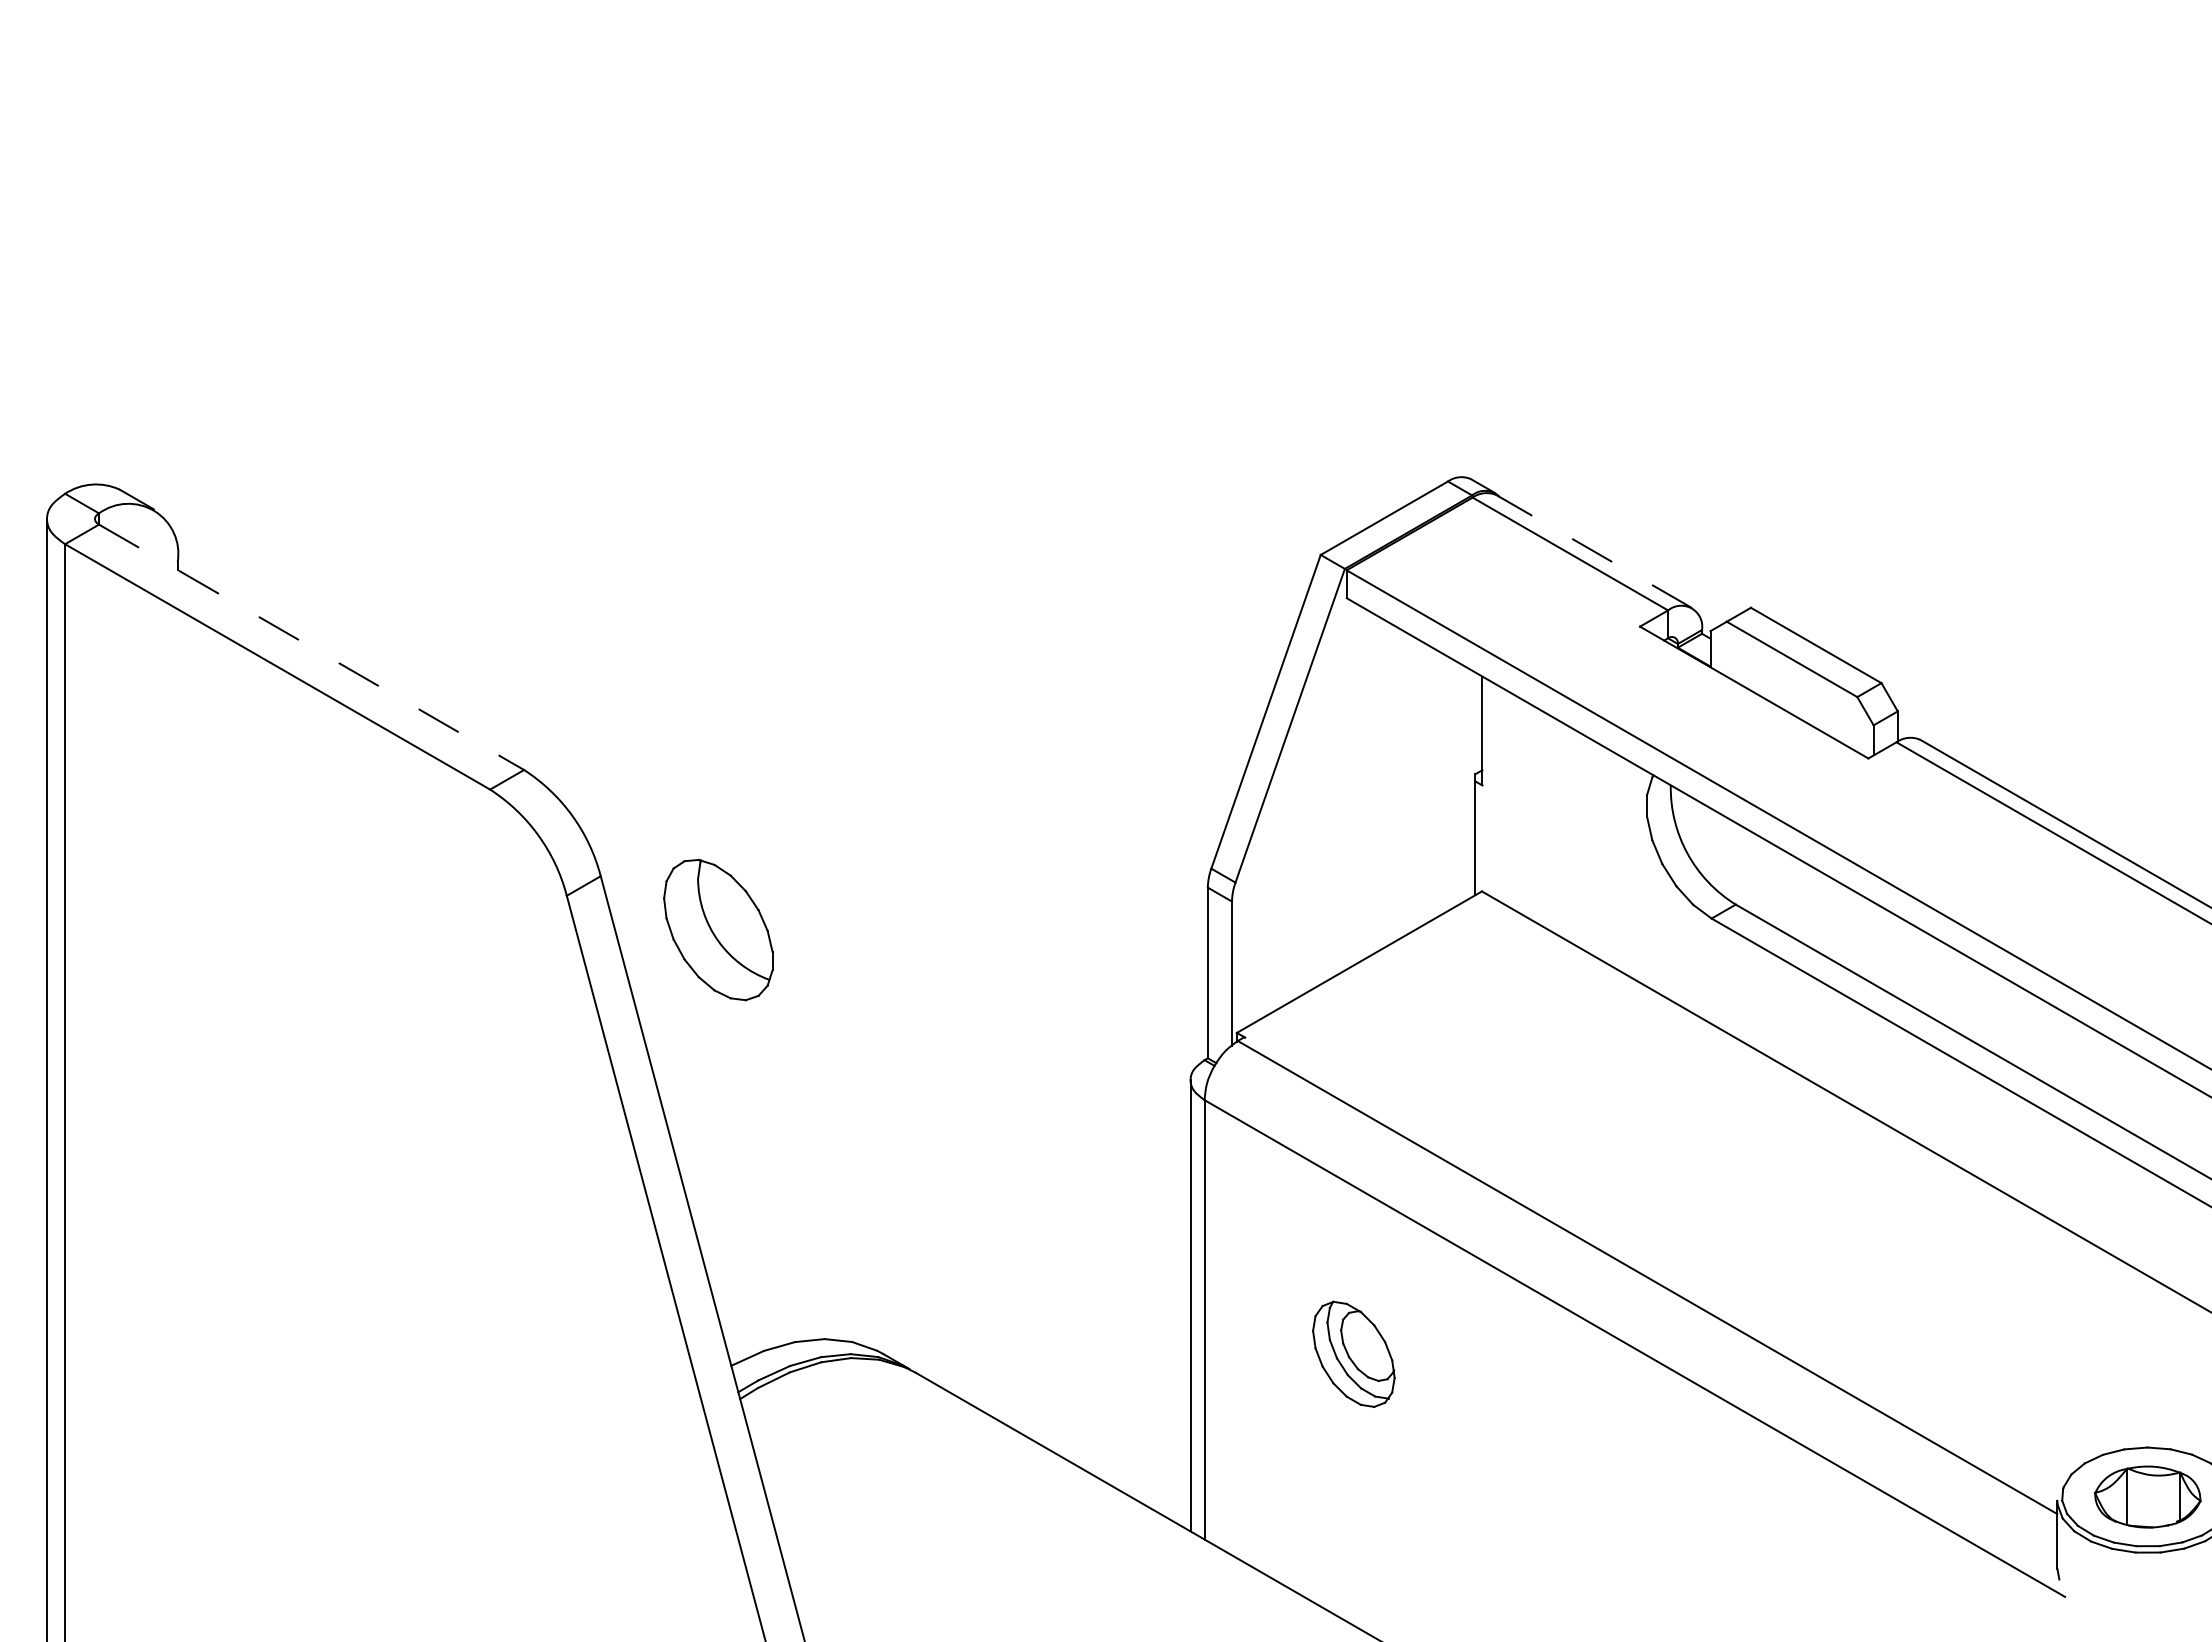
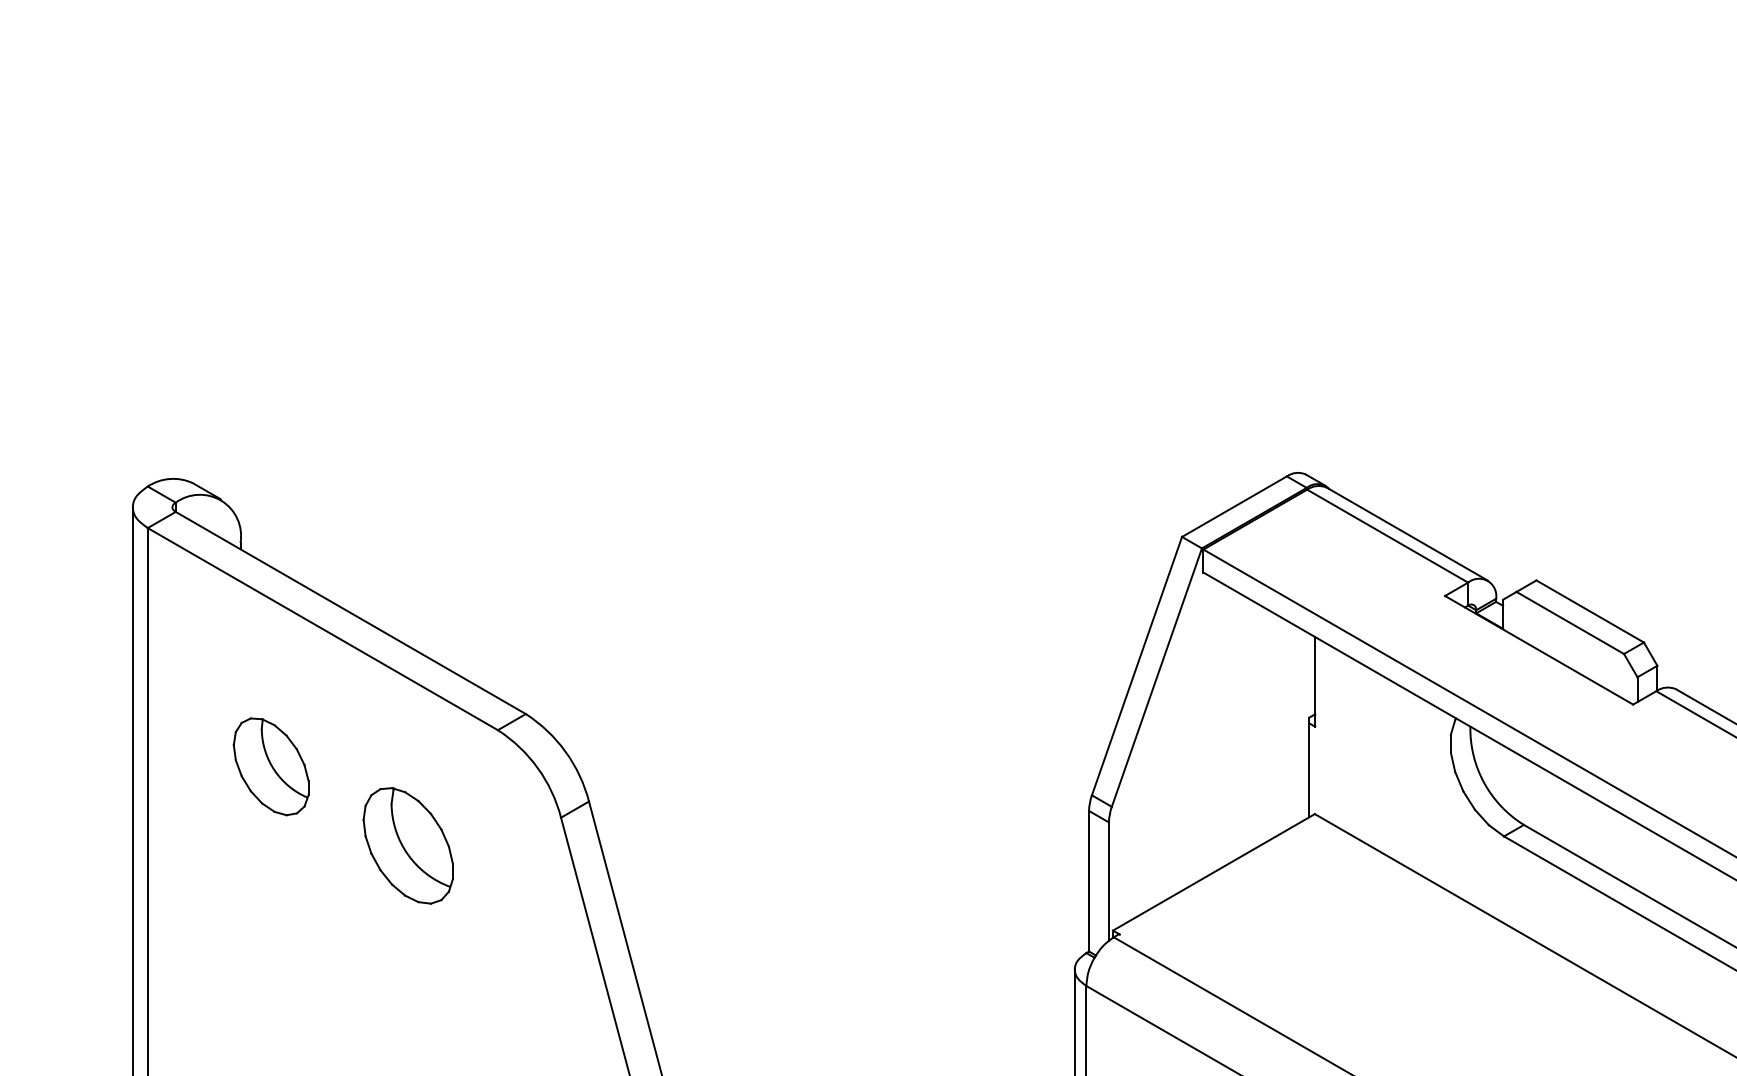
line: (1594, 551) -> (1407, 534), dashed -> solid
line: (312, 647) -> (351, 613), dashed -> solid
part: (214, 833) -> (270, 766), added
part: (718, 929) -> (408, 845), moved

